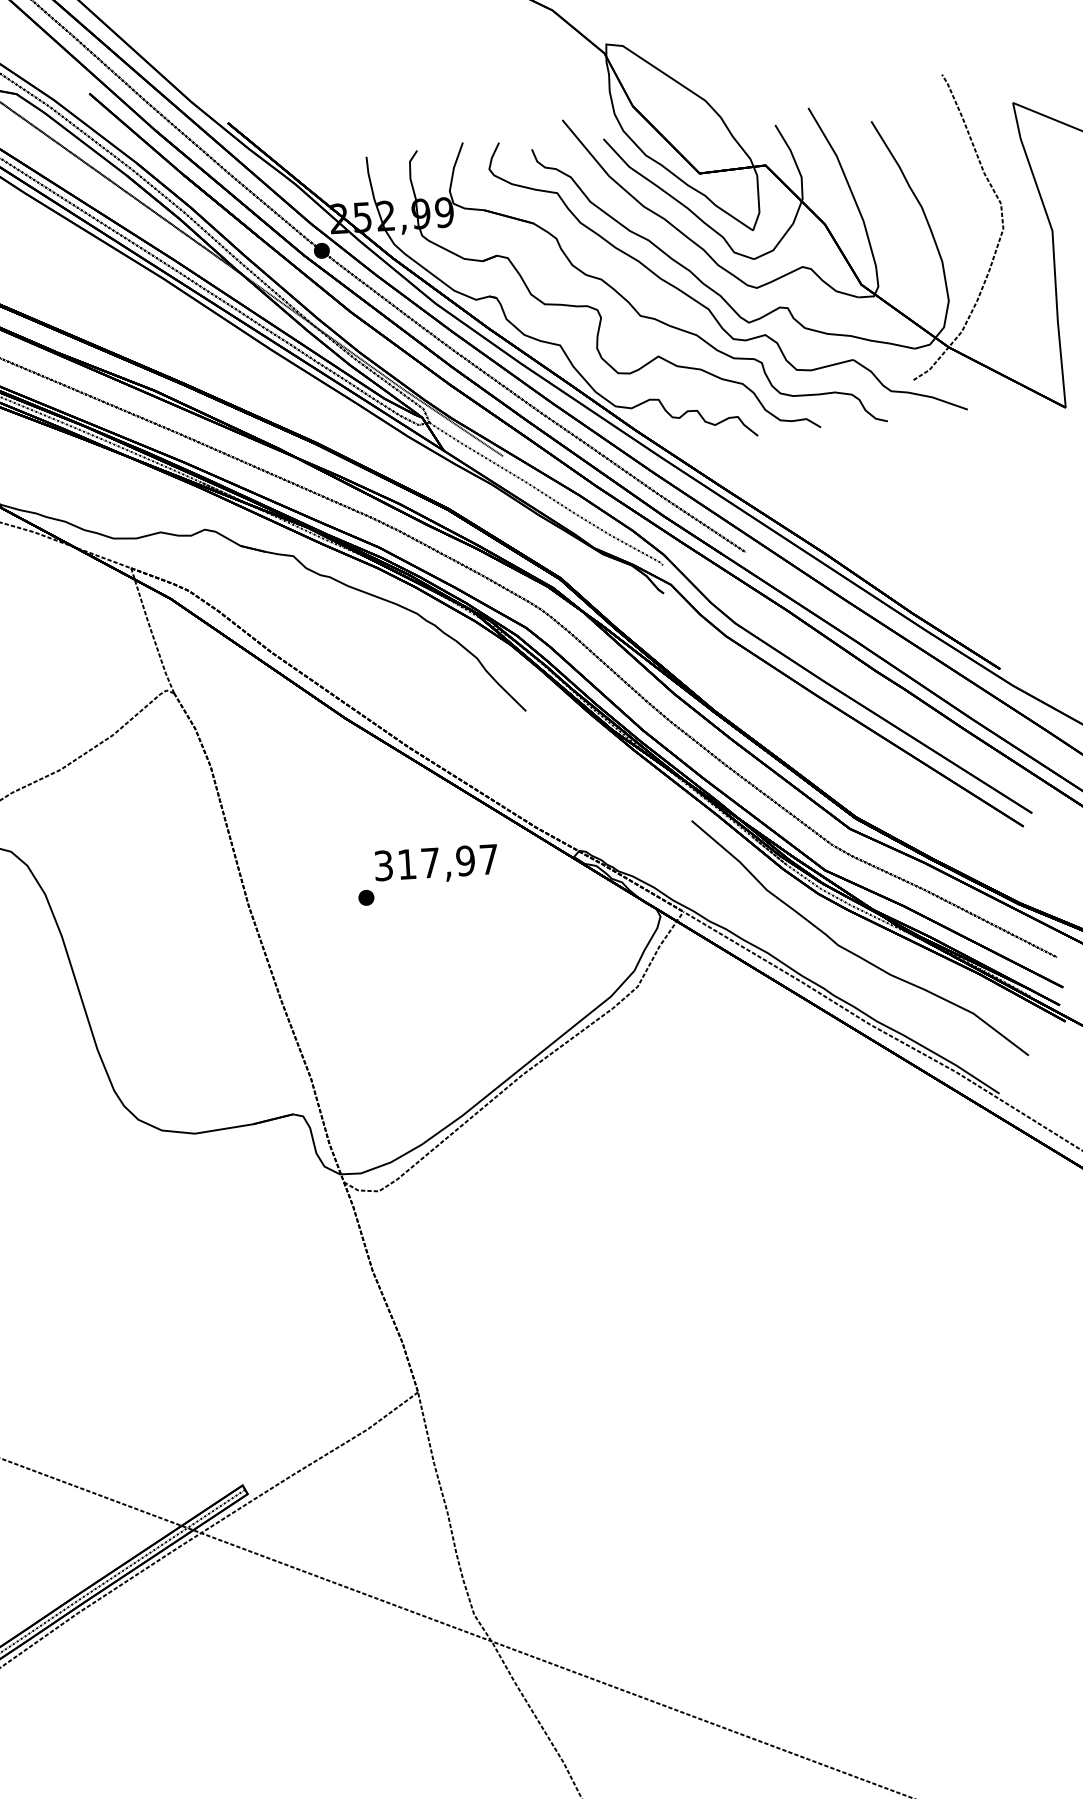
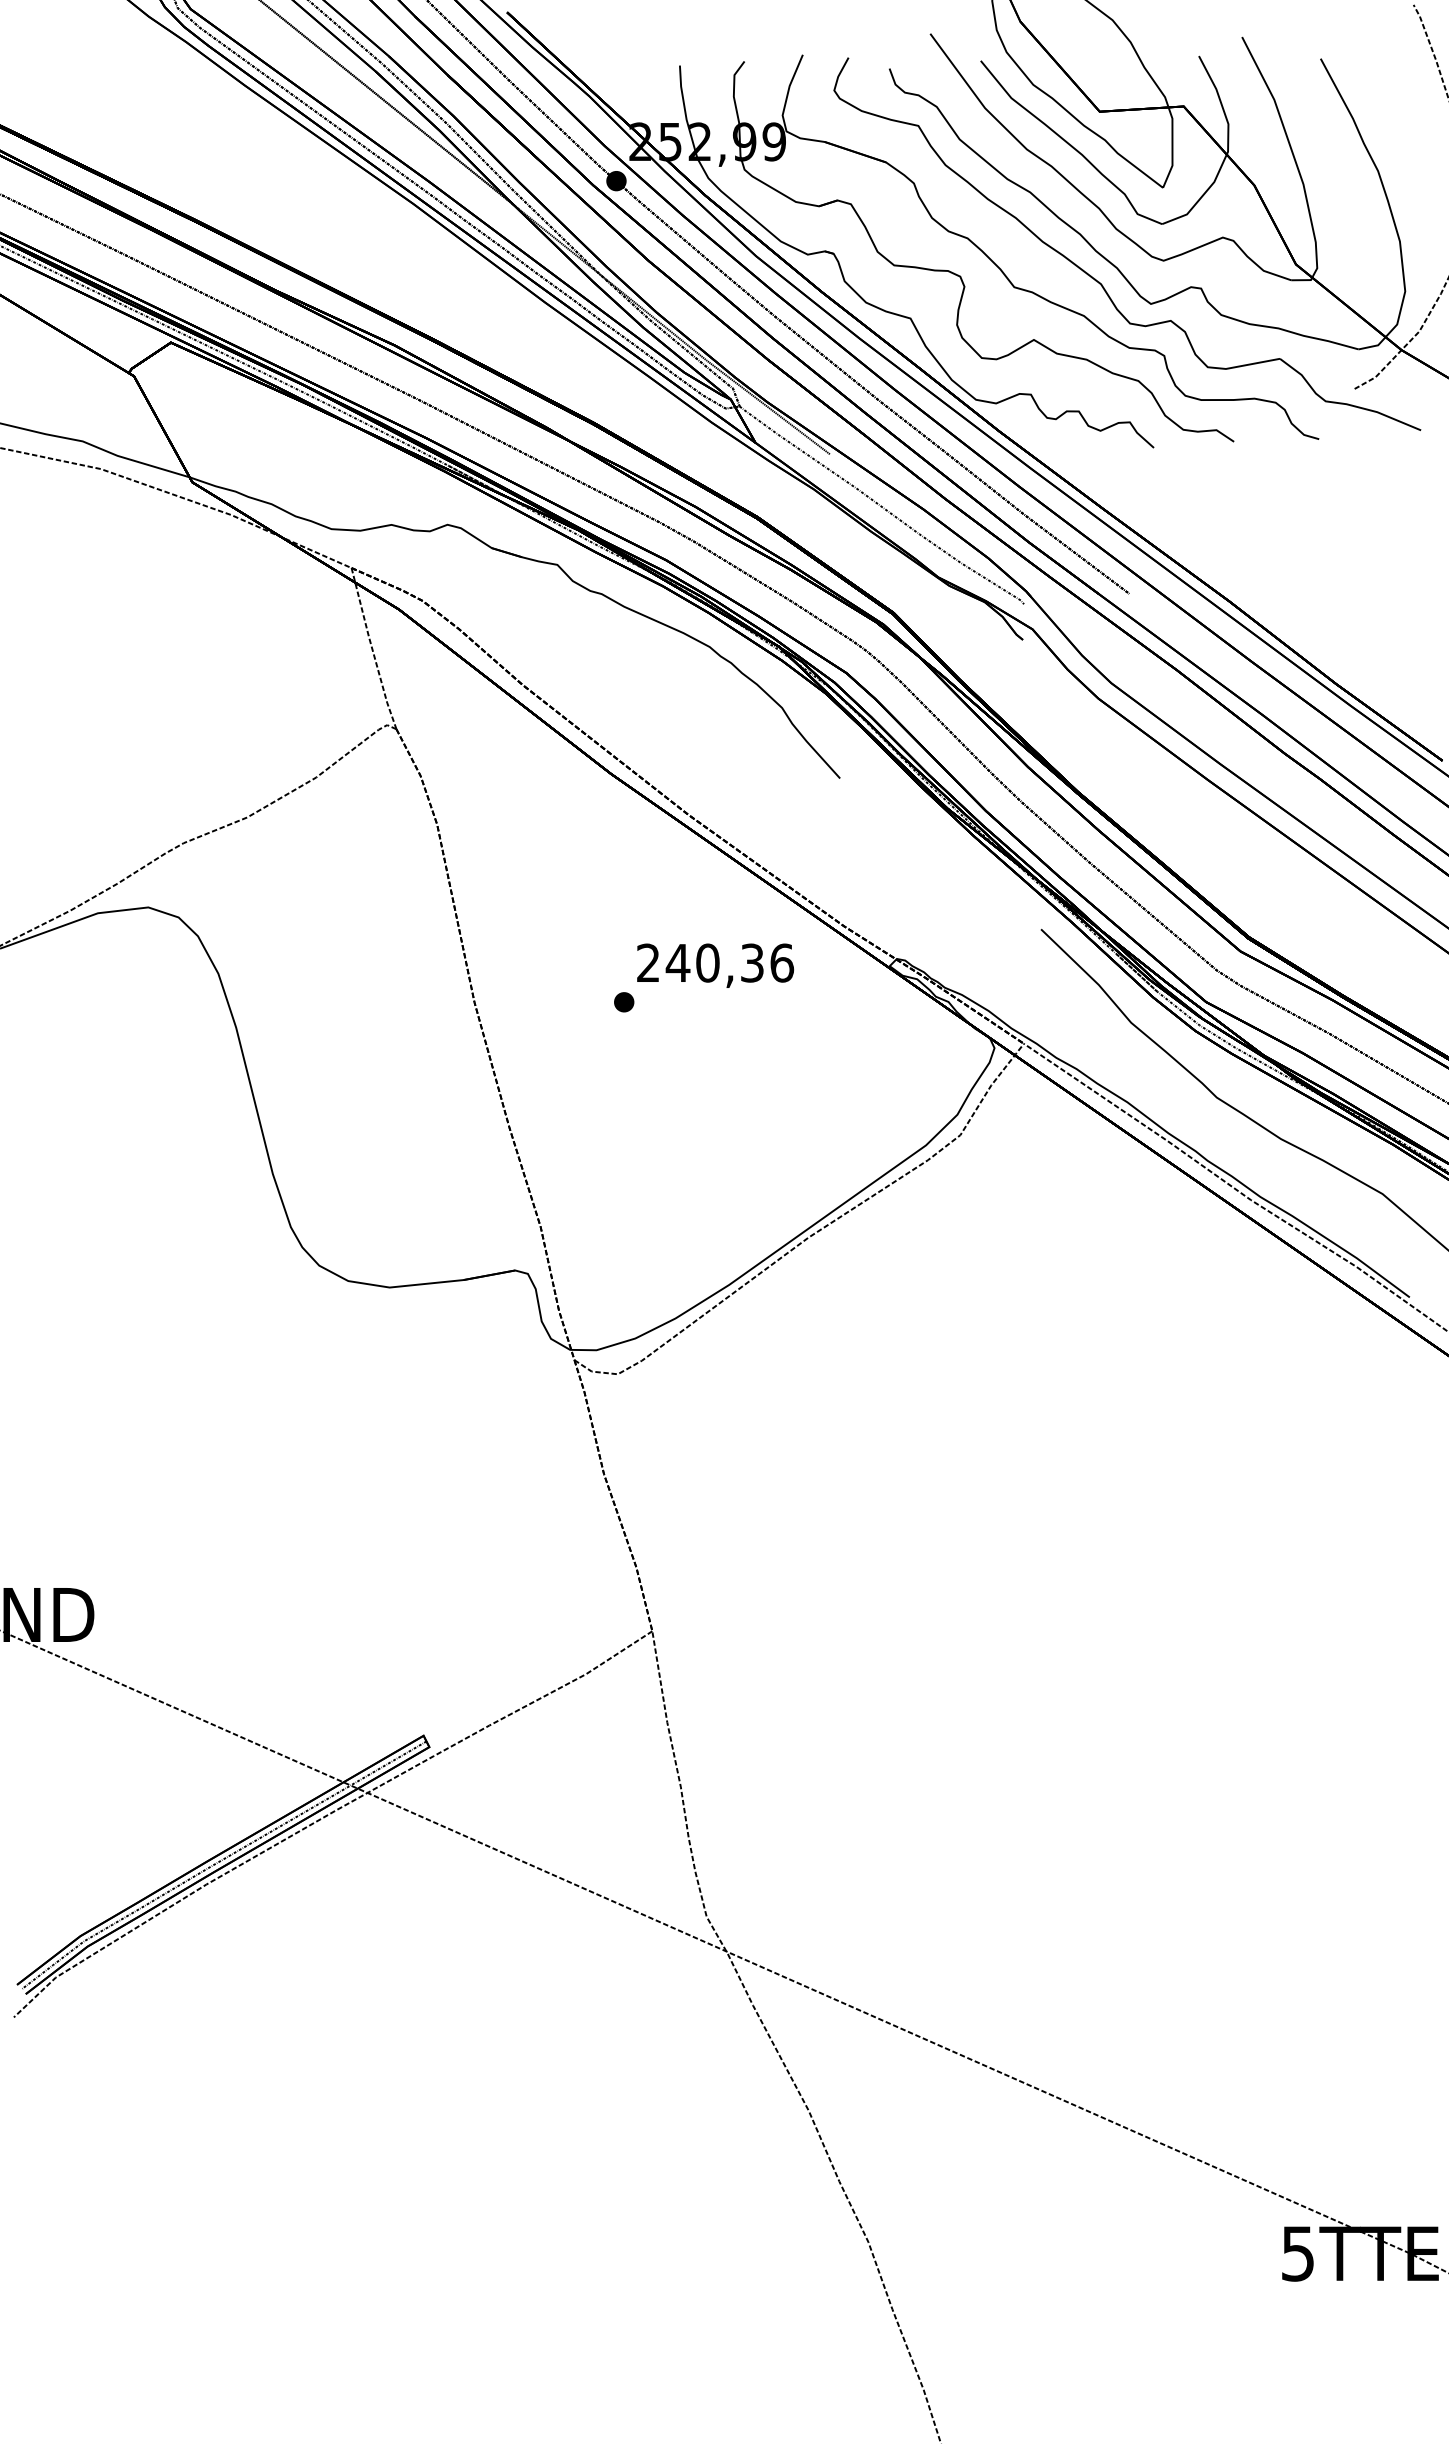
text: (436, 862) -> (715, 962), 317,97 -> 240,36

